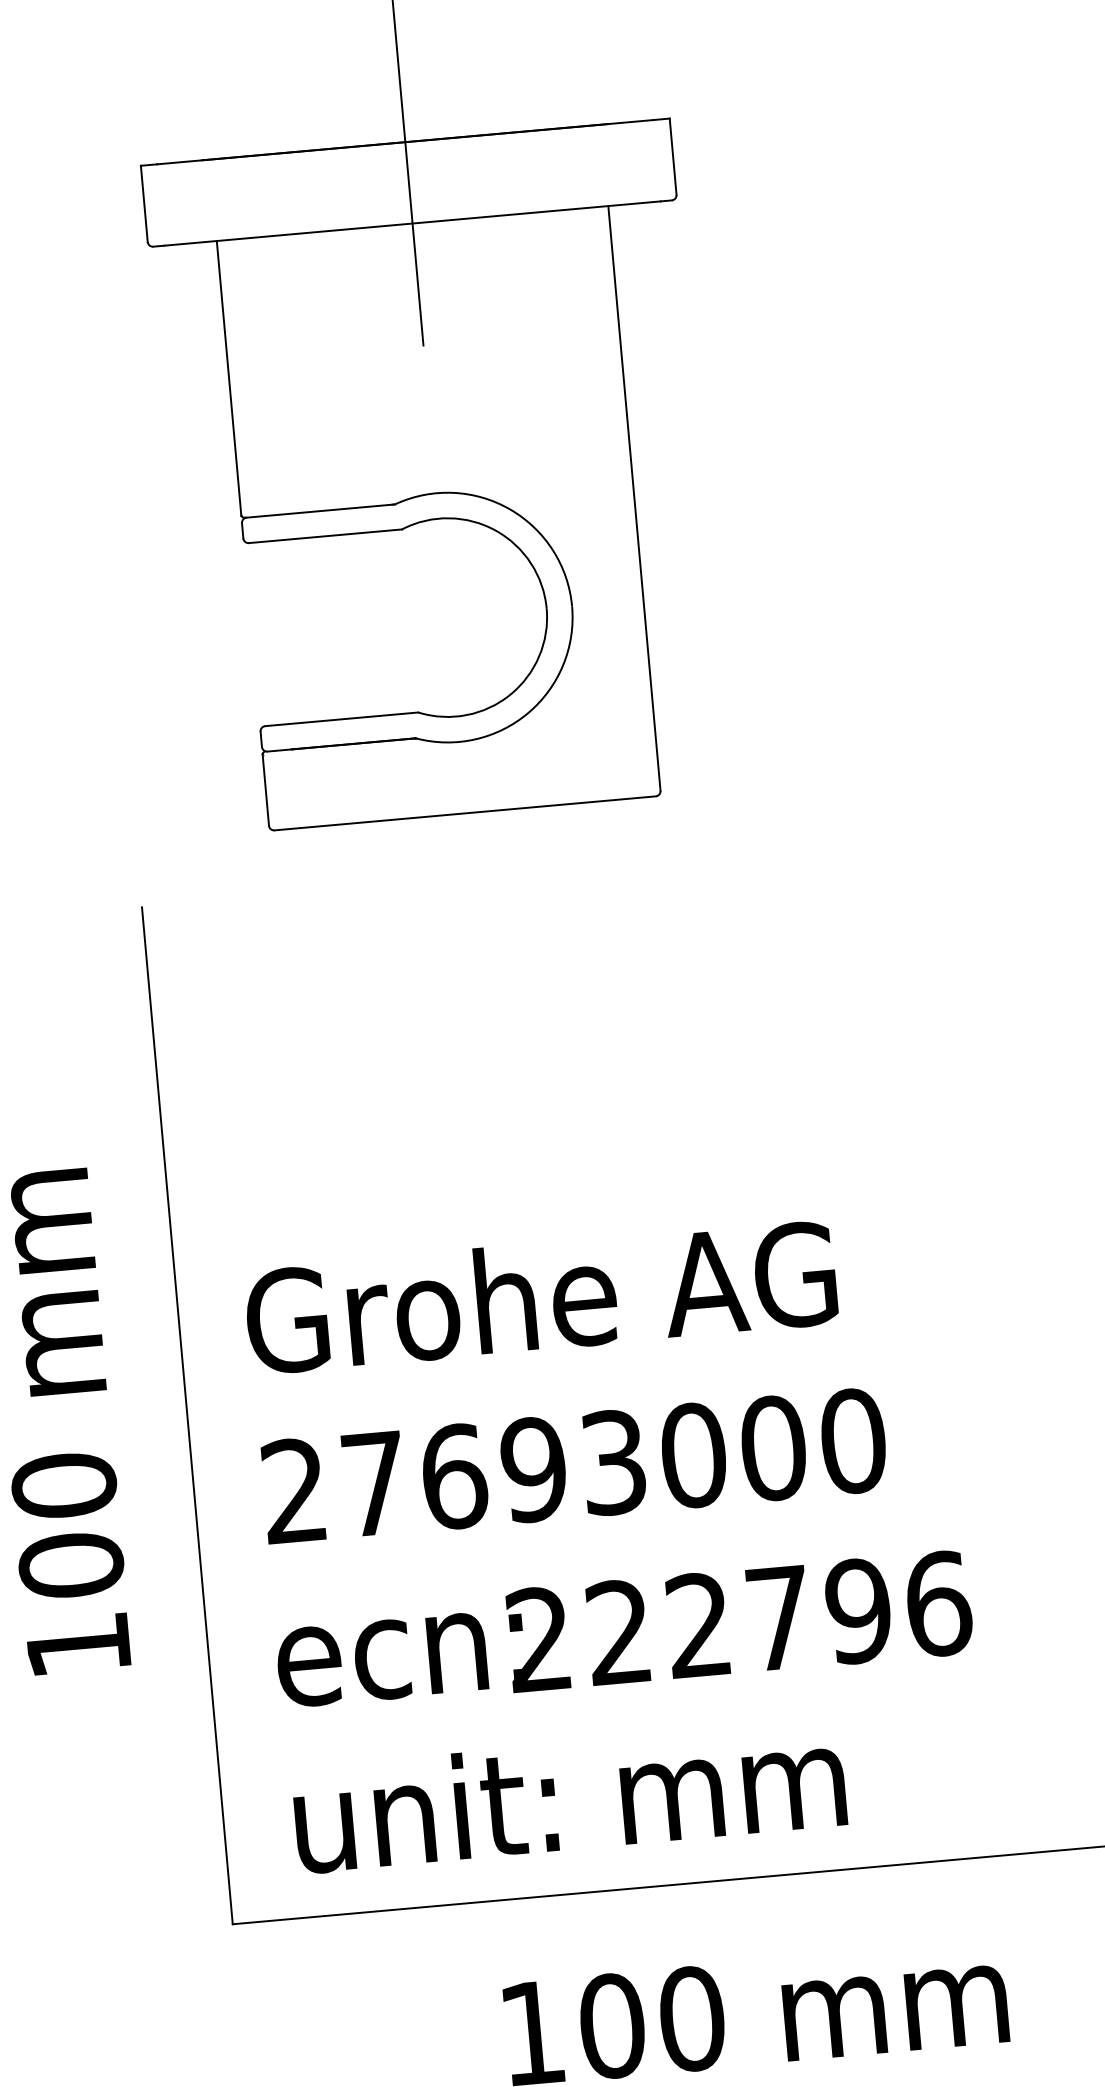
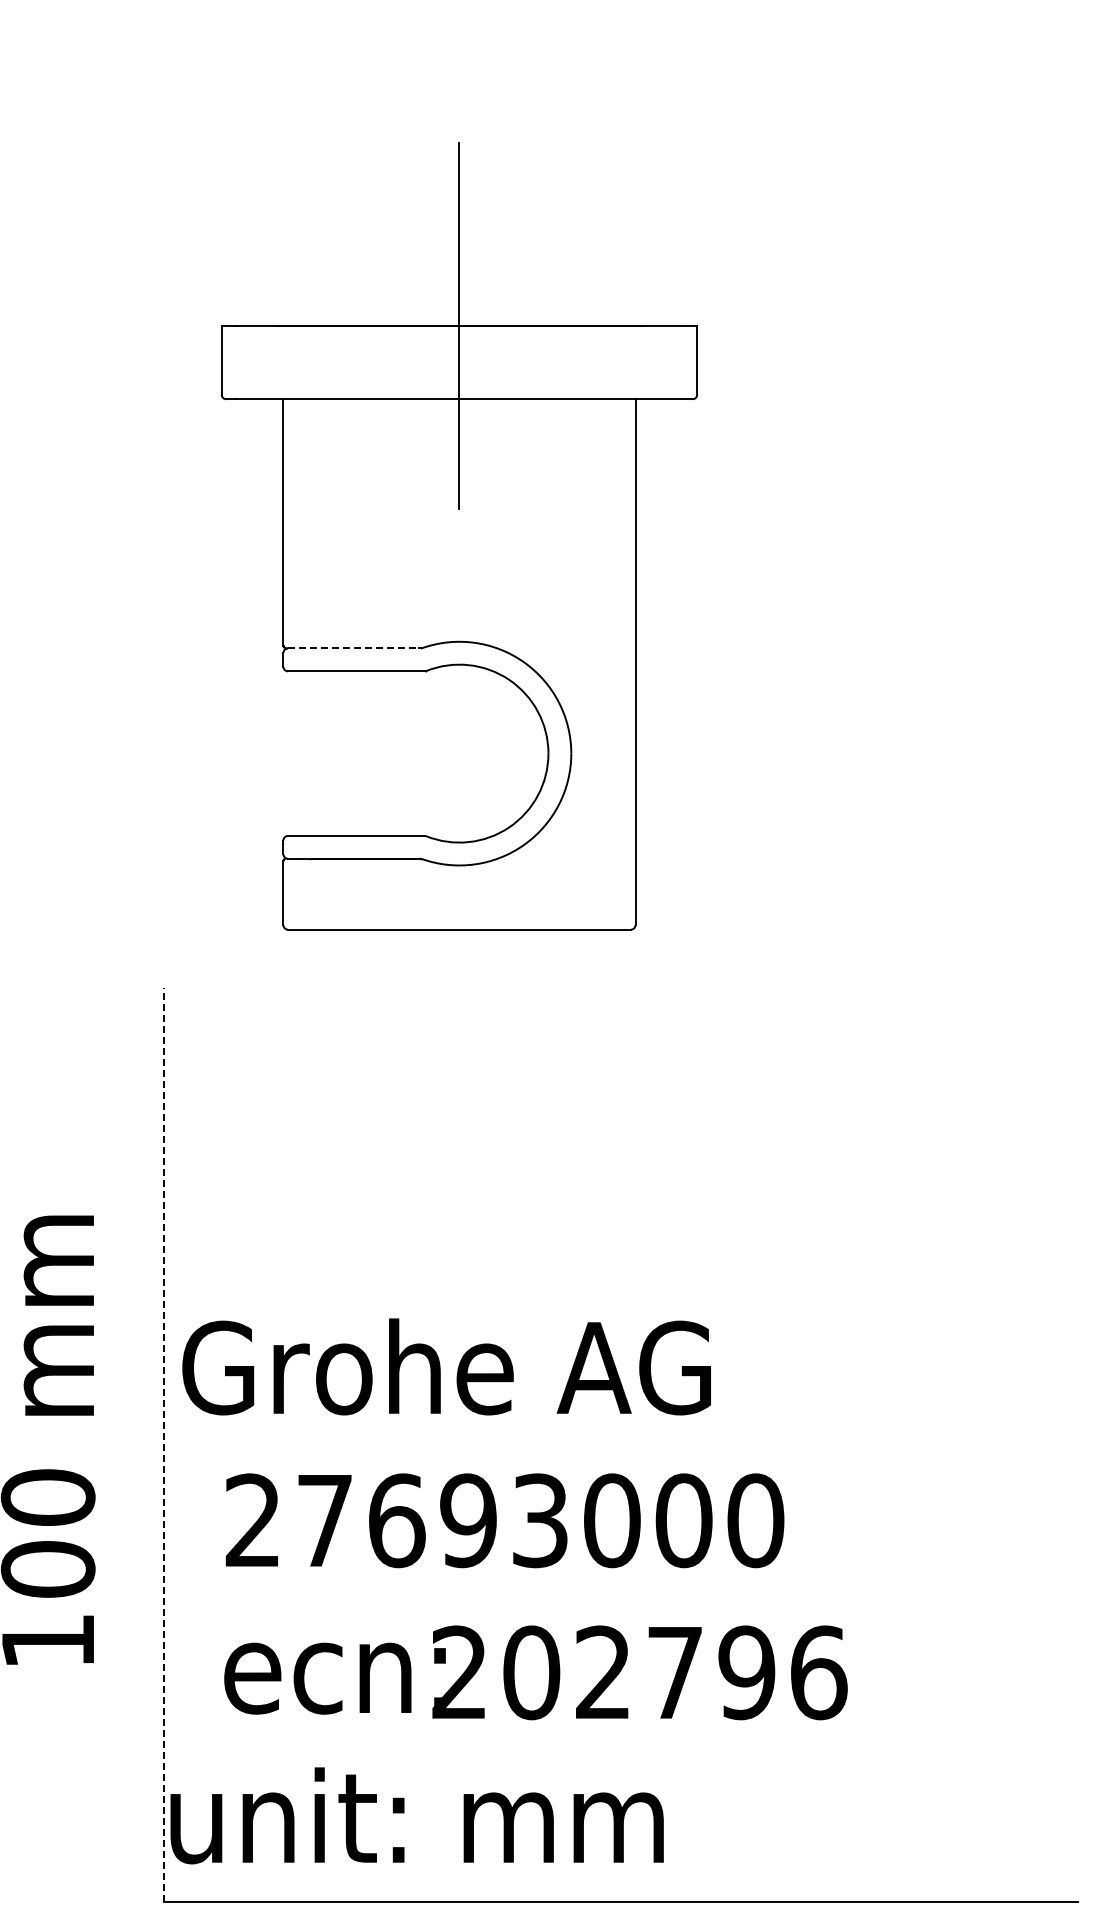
line: (319, 511) -> (353, 648), solid -> dashed
text: (540, 1296) -> (446, 1366), moved
line: (187, 1415) -> (163, 1444), solid -> dashed
text: (619, 1632) -> (531, 1672), 222796 -> 202796
text: (568, 1796) -> (416, 1815), moved

